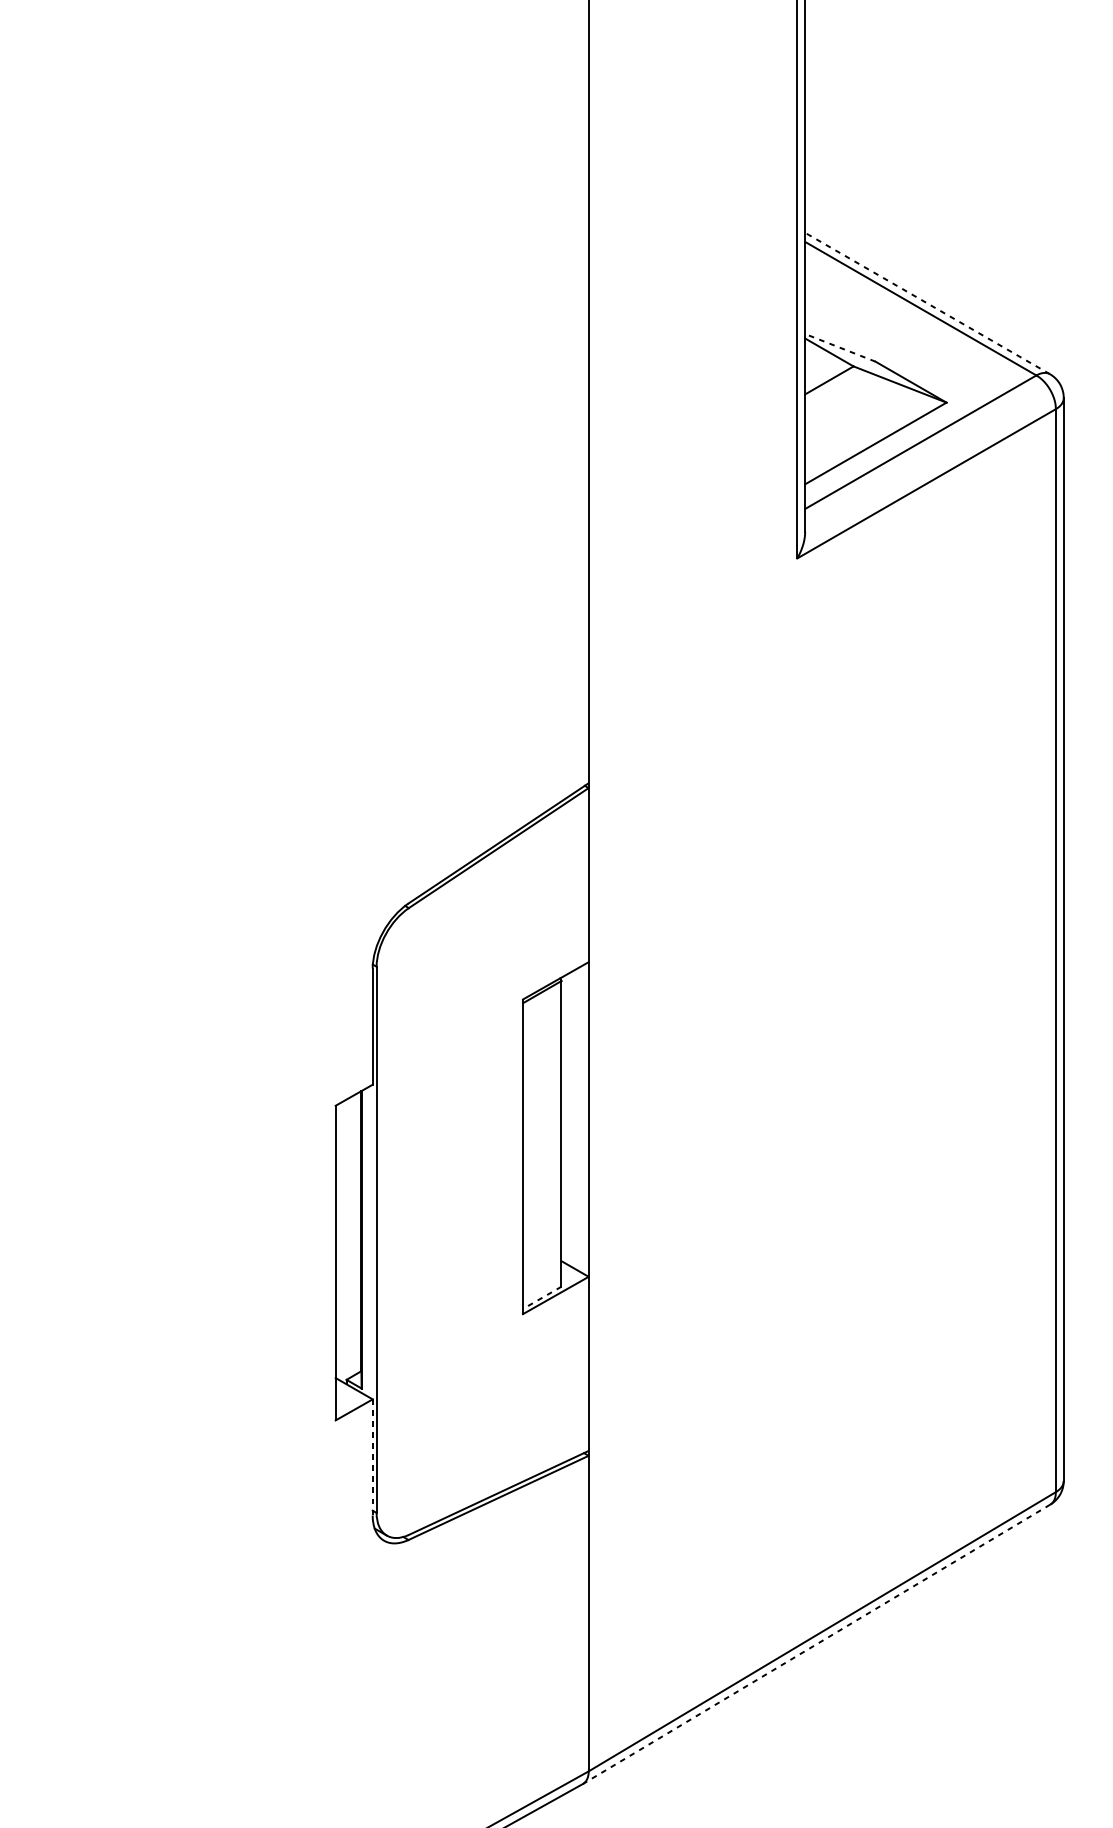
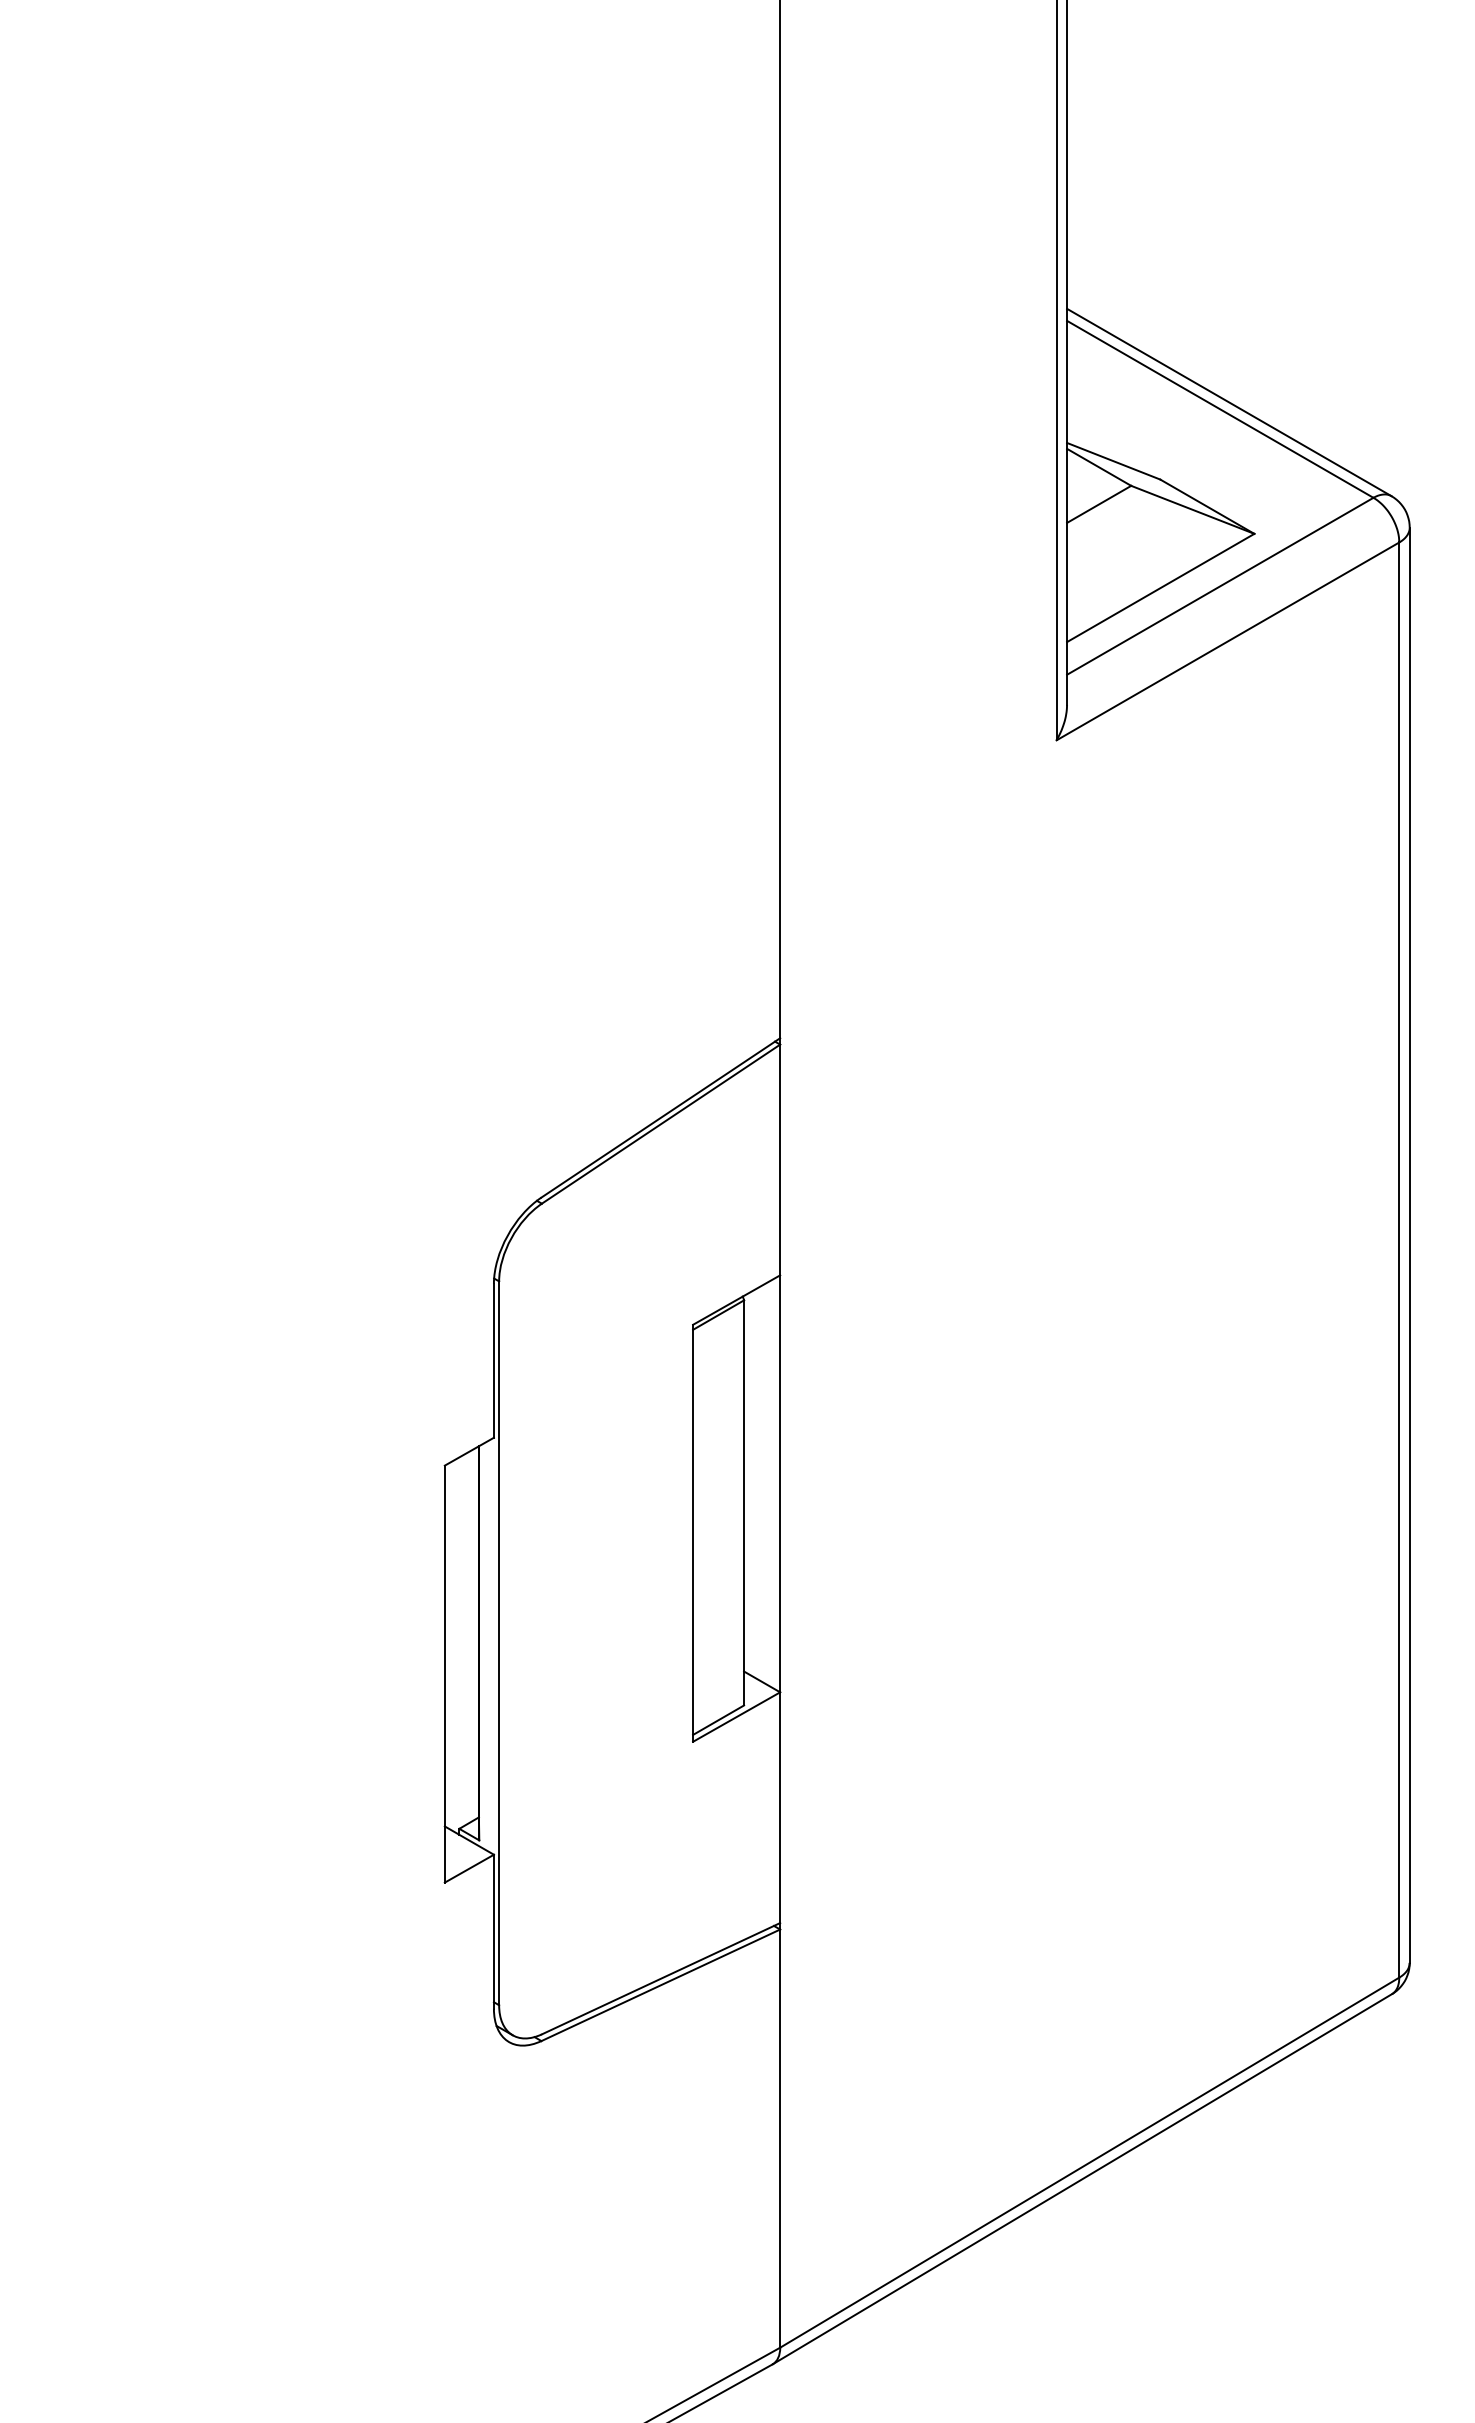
line: (927, 303) -> (1228, 402), dashed -> solid
line: (840, 348) -> (1113, 461), dashed -> solid
line: (542, 1298) -> (718, 1720), dashed -> solid
line: (372, 1457) -> (493, 1931), dashed -> solid
line: (816, 1644) -> (1082, 2179), dashed -> solid

